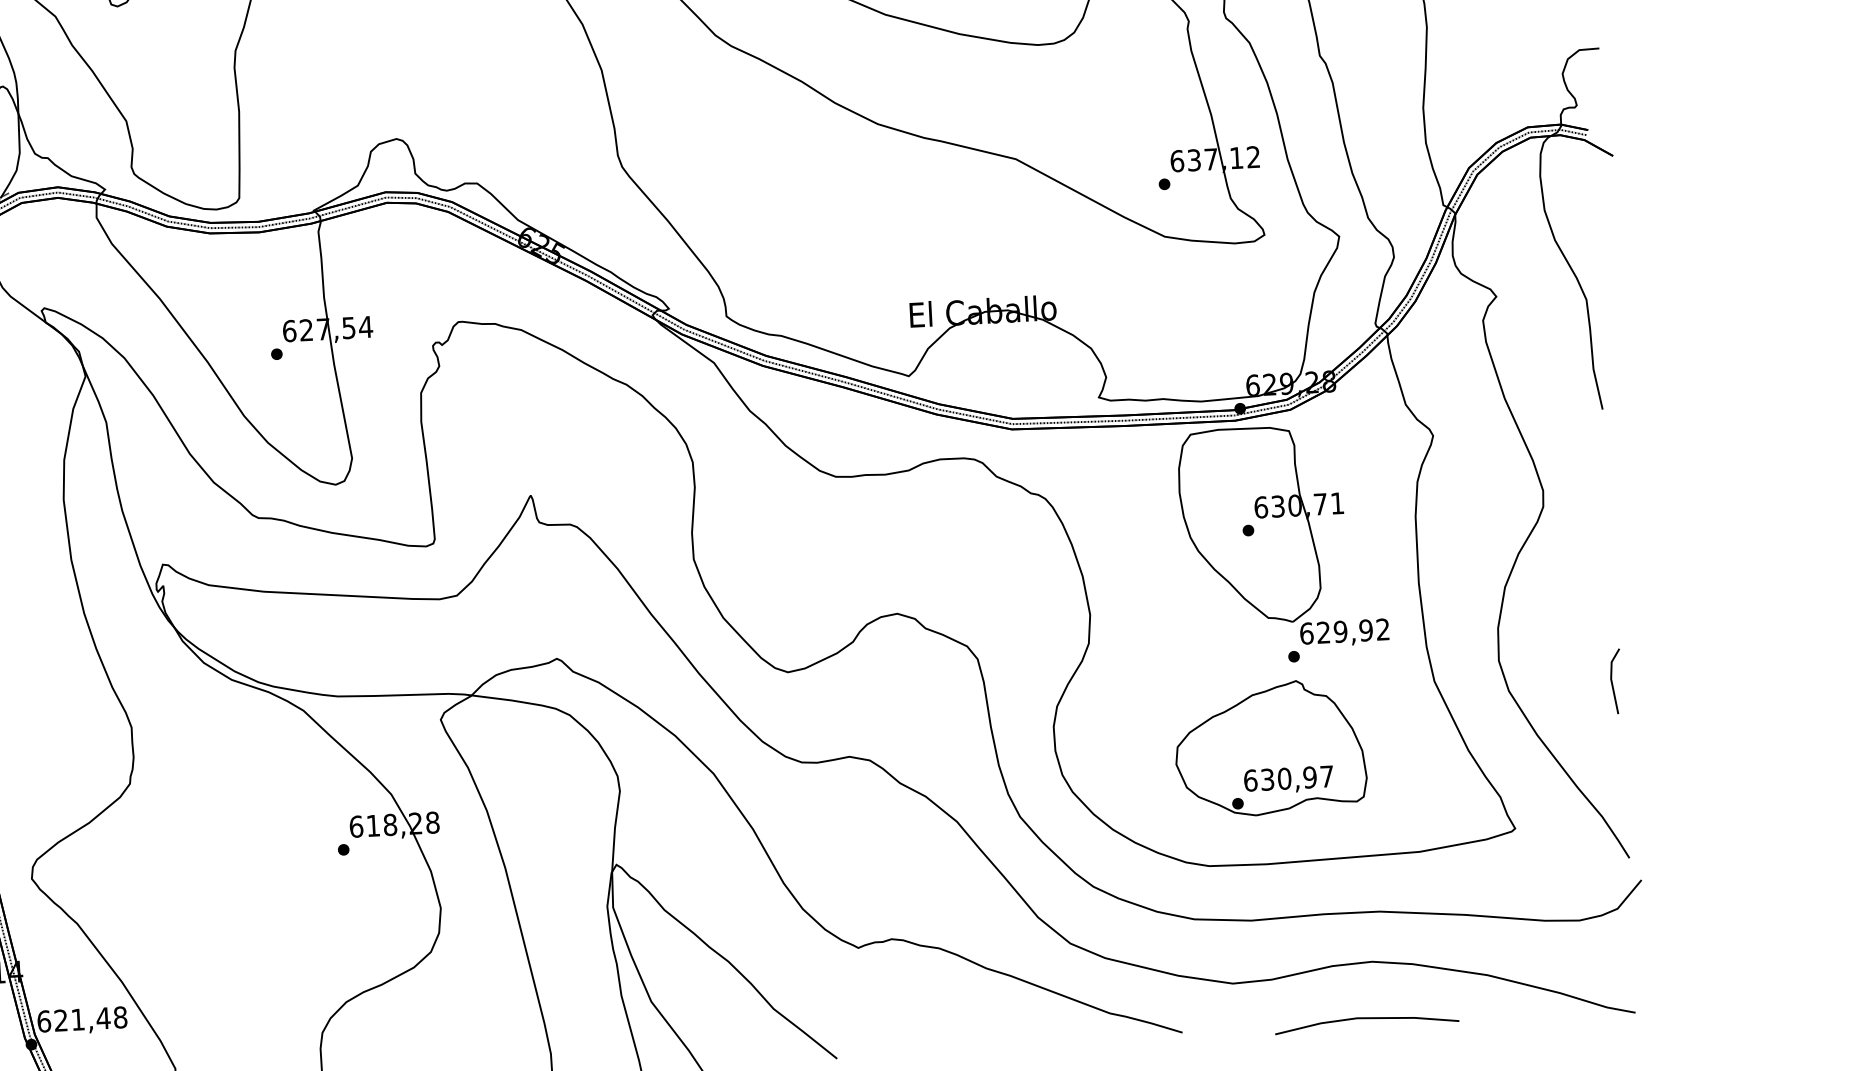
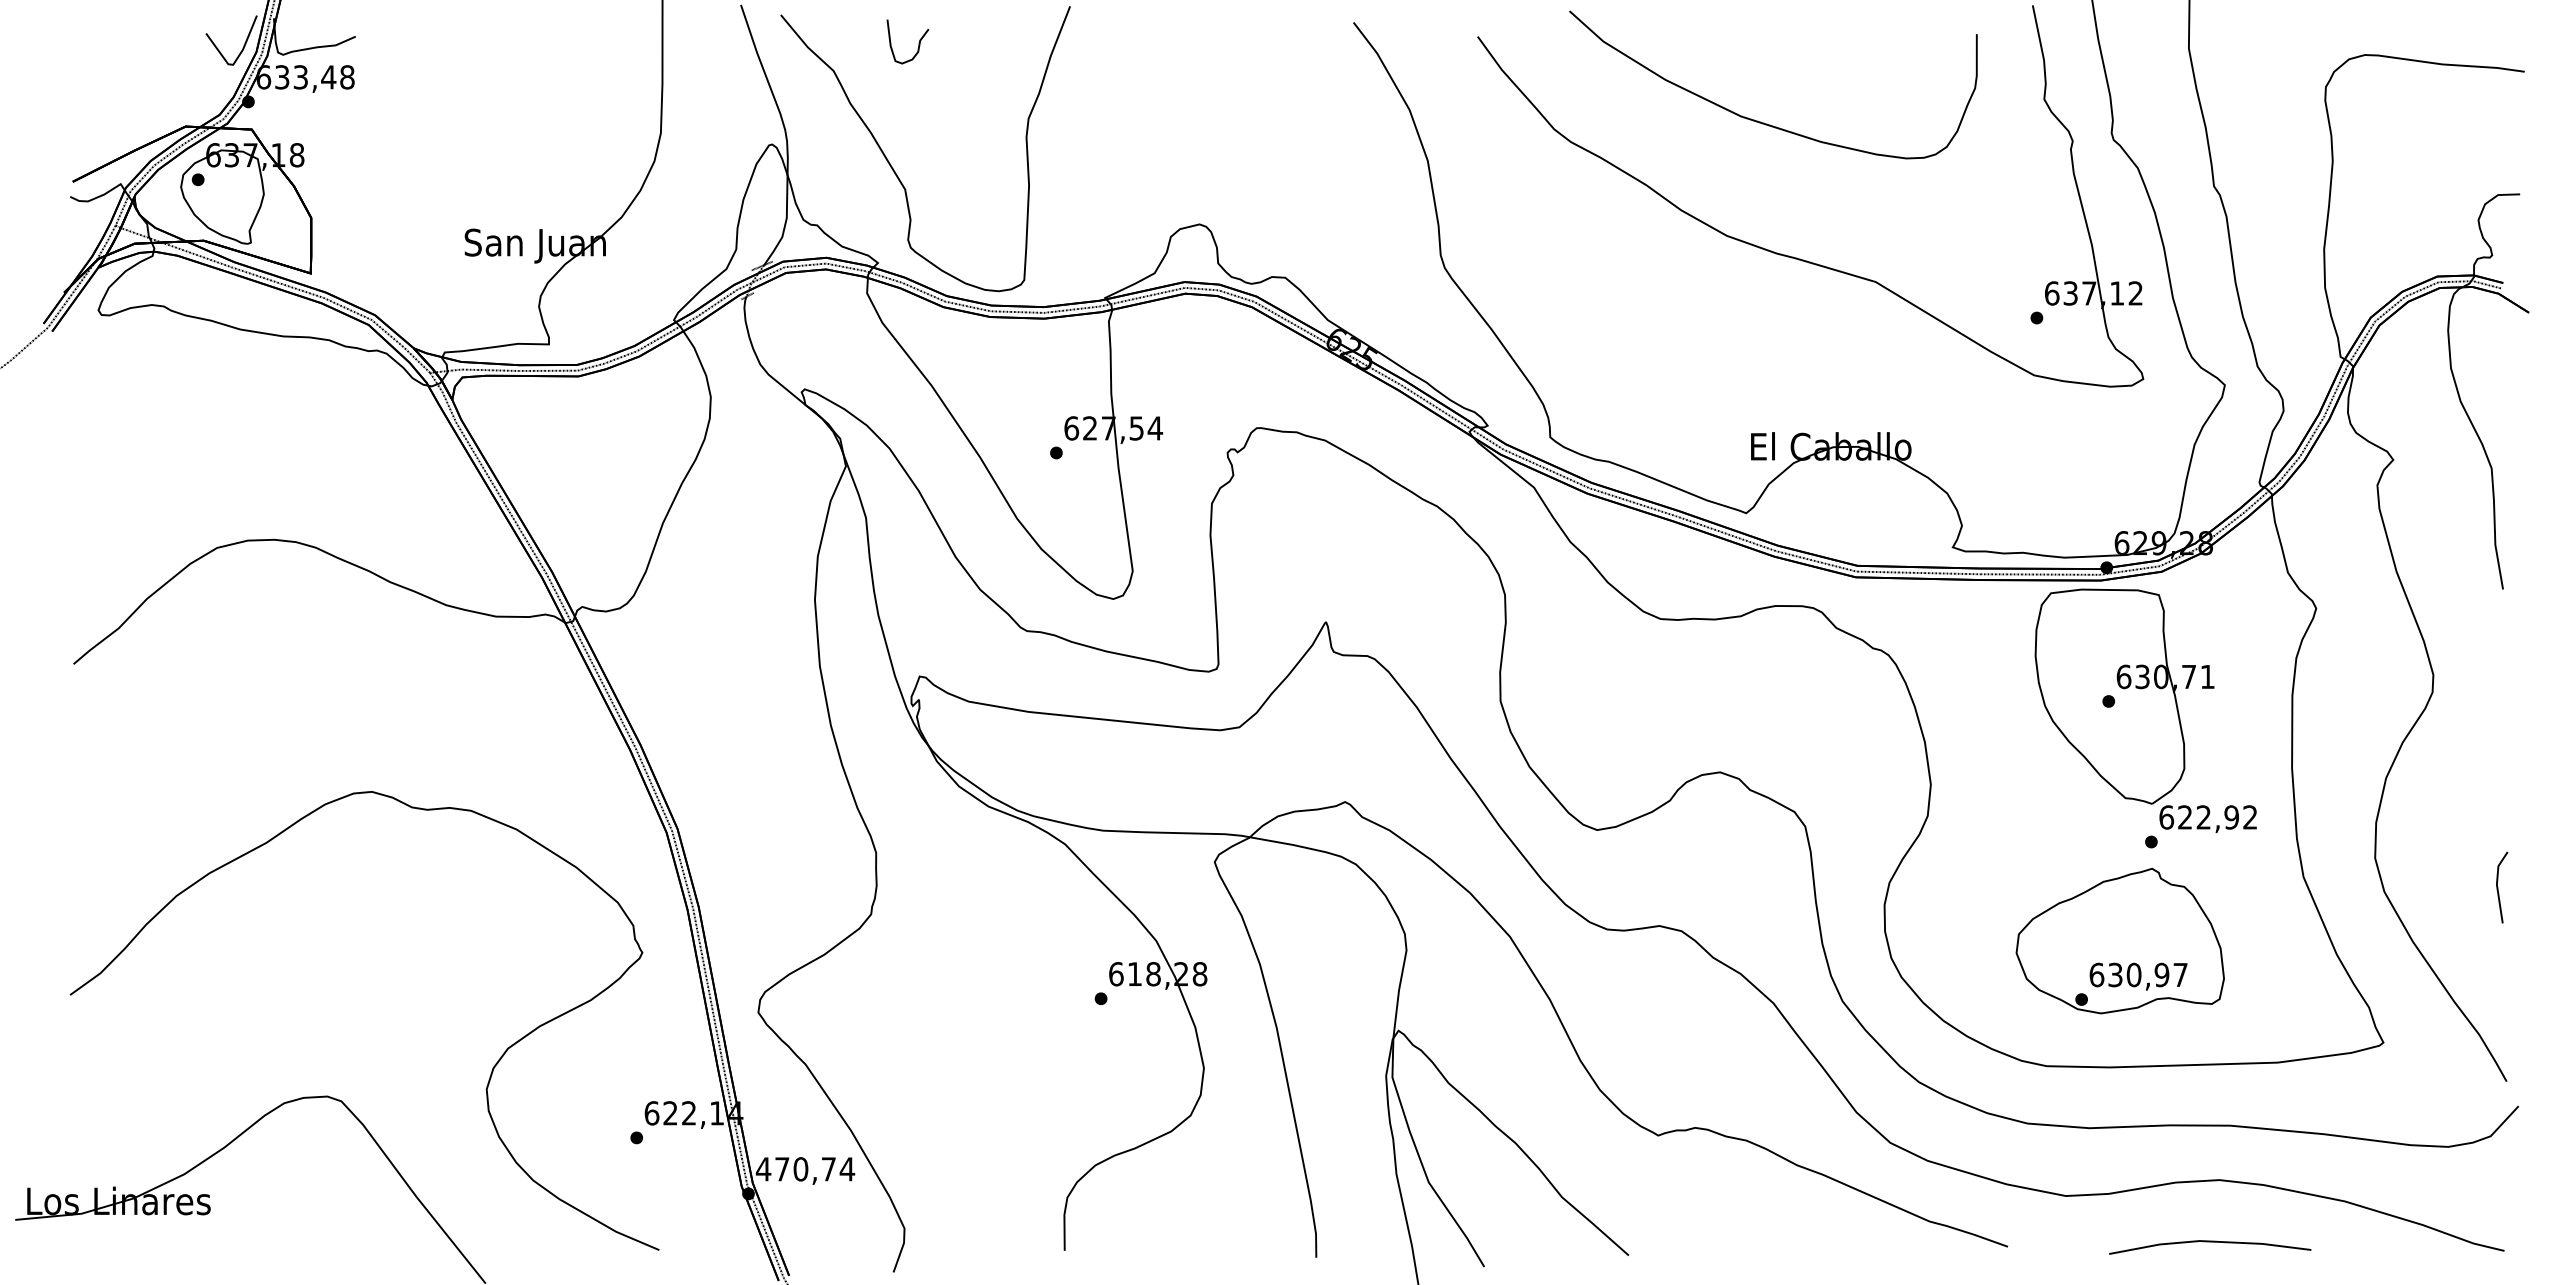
text: (1340, 631) -> (2203, 817), 629,92 -> 622,92
text: (82, 1019) -> (805, 1169), 621,48 -> 470,74

